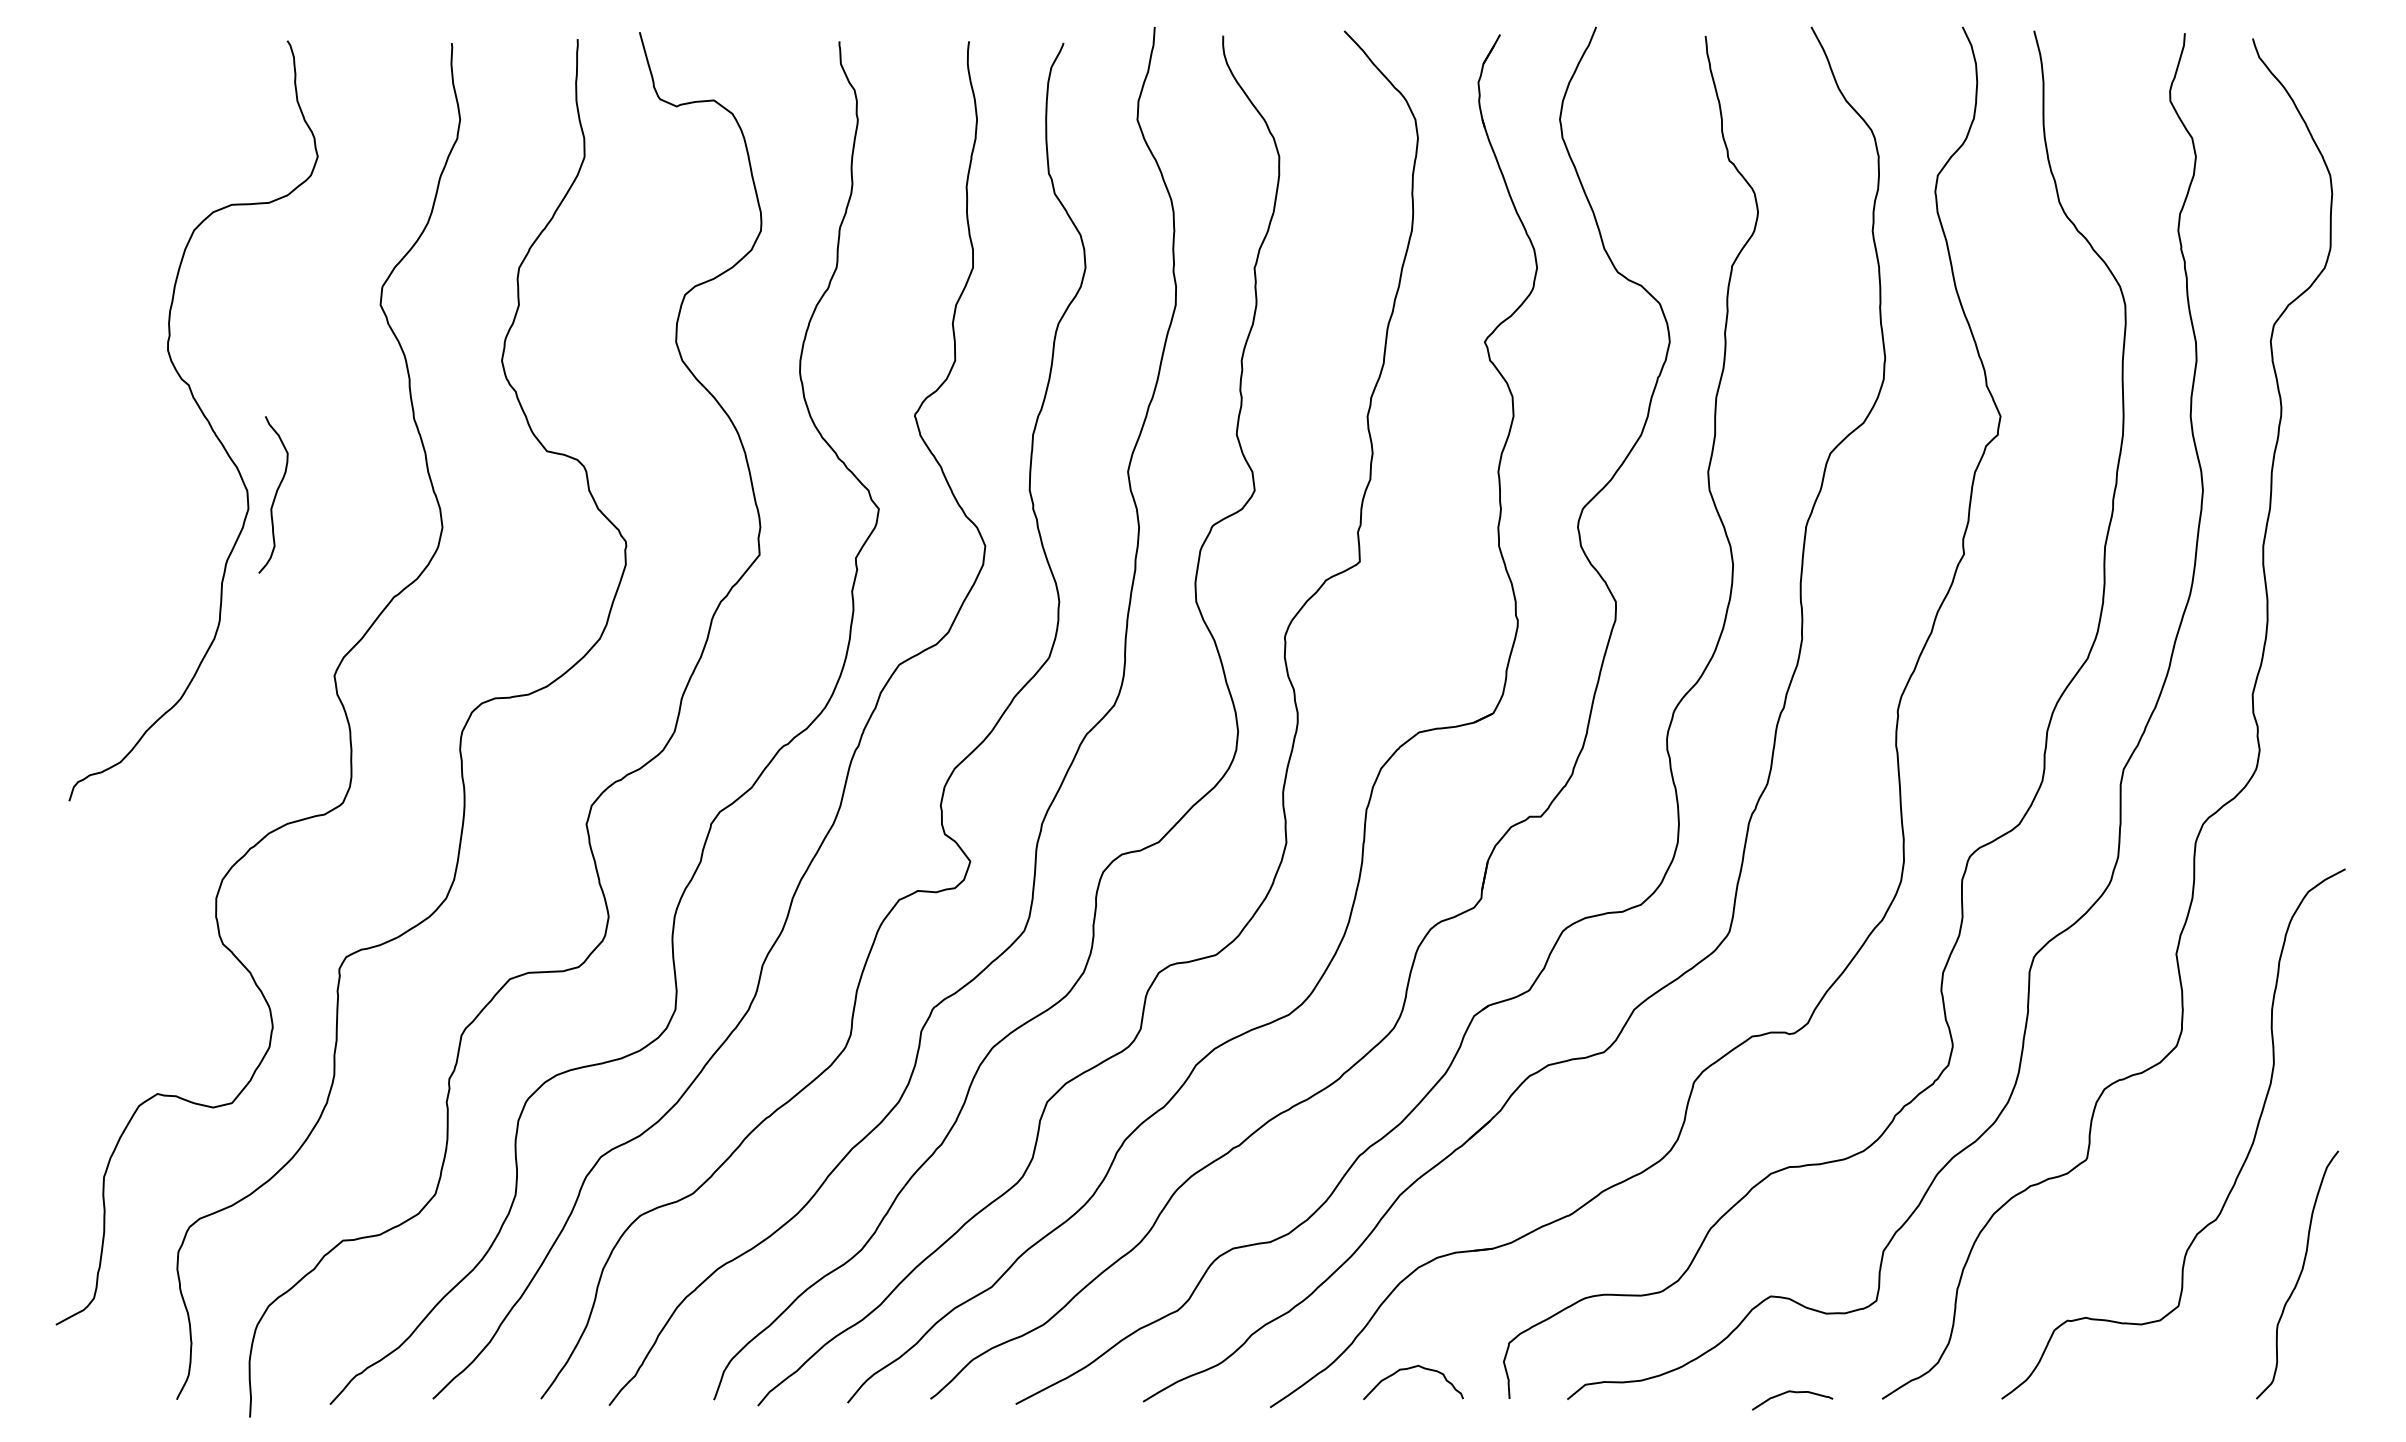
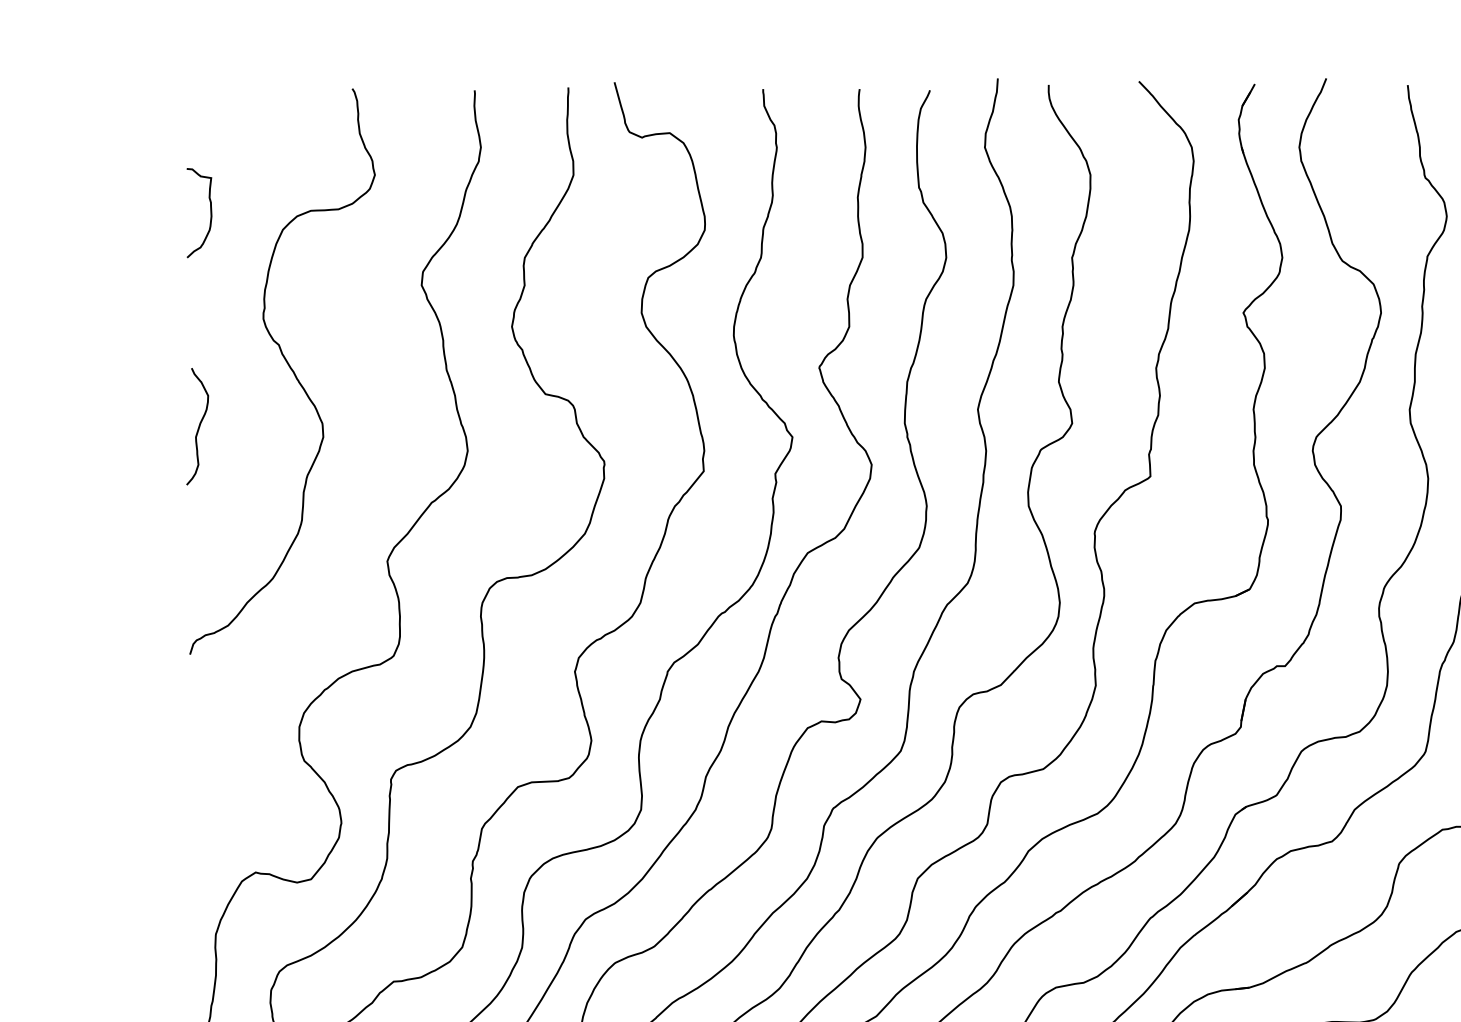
curve: (96, 204) -> (210, 210), added
curve: (274, 495) -> (198, 427), moved

